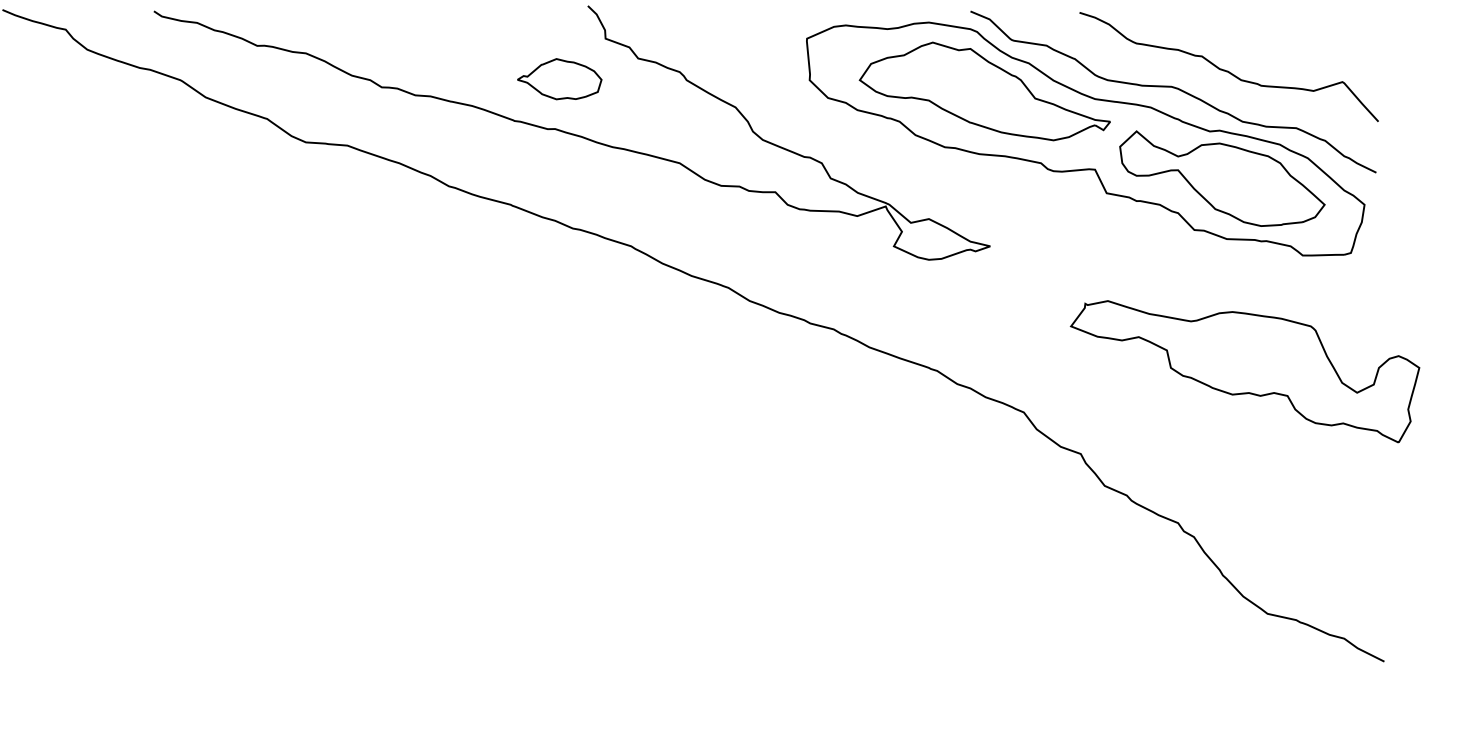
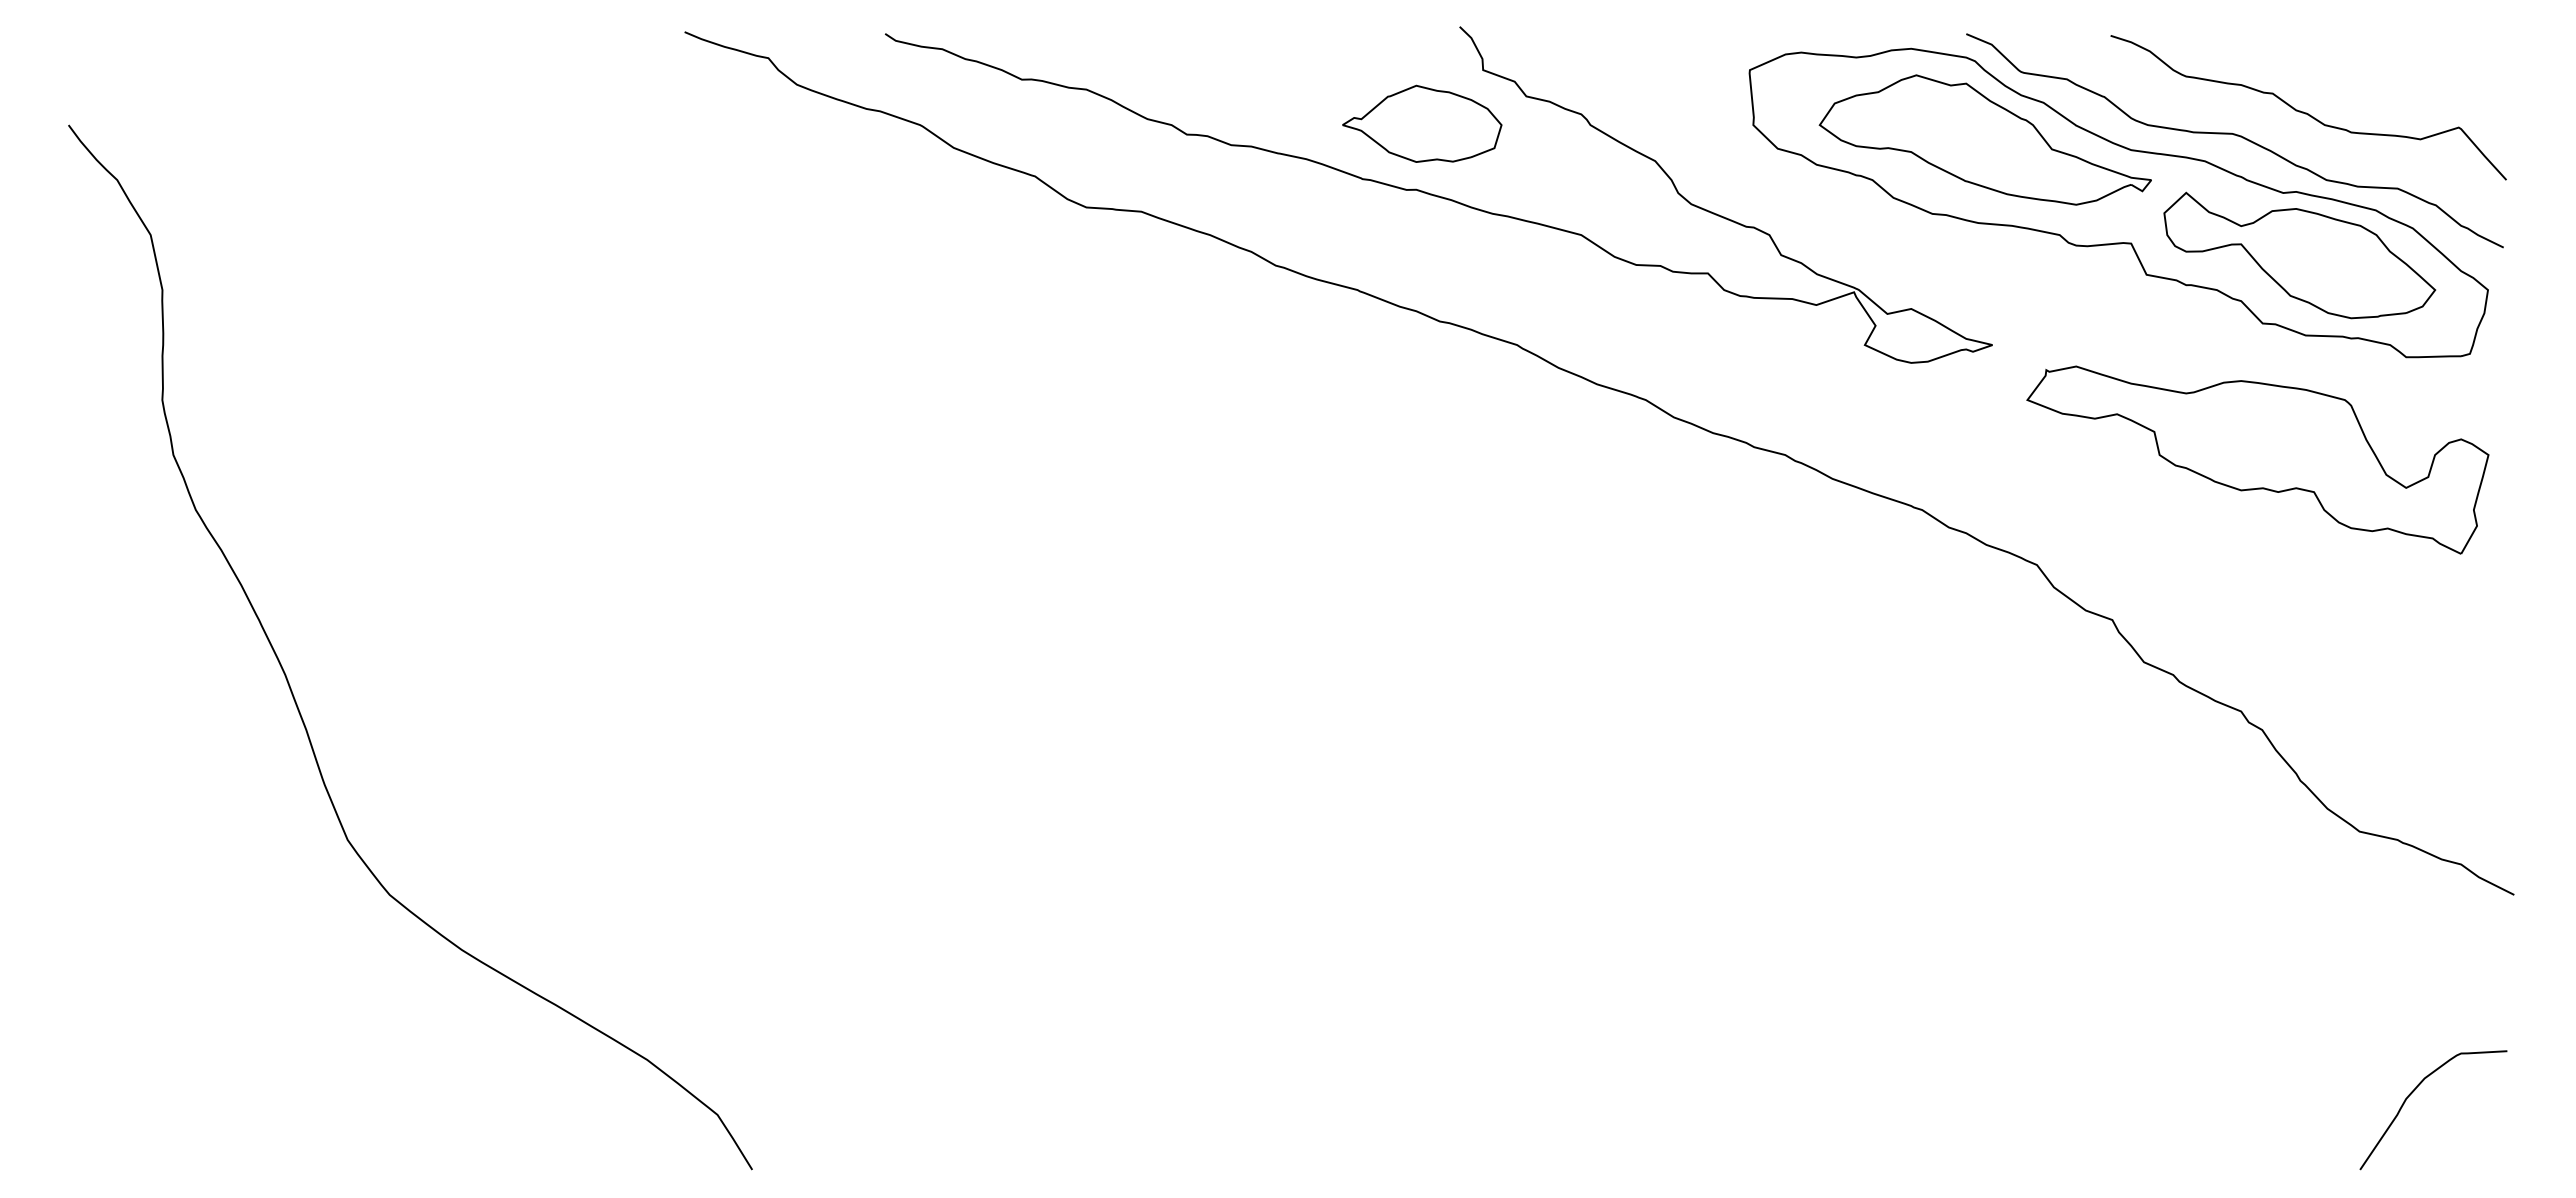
part: (559, 78) -> (1422, 123), size x1.43
part: (1244, 371) -> (2257, 459), moved

